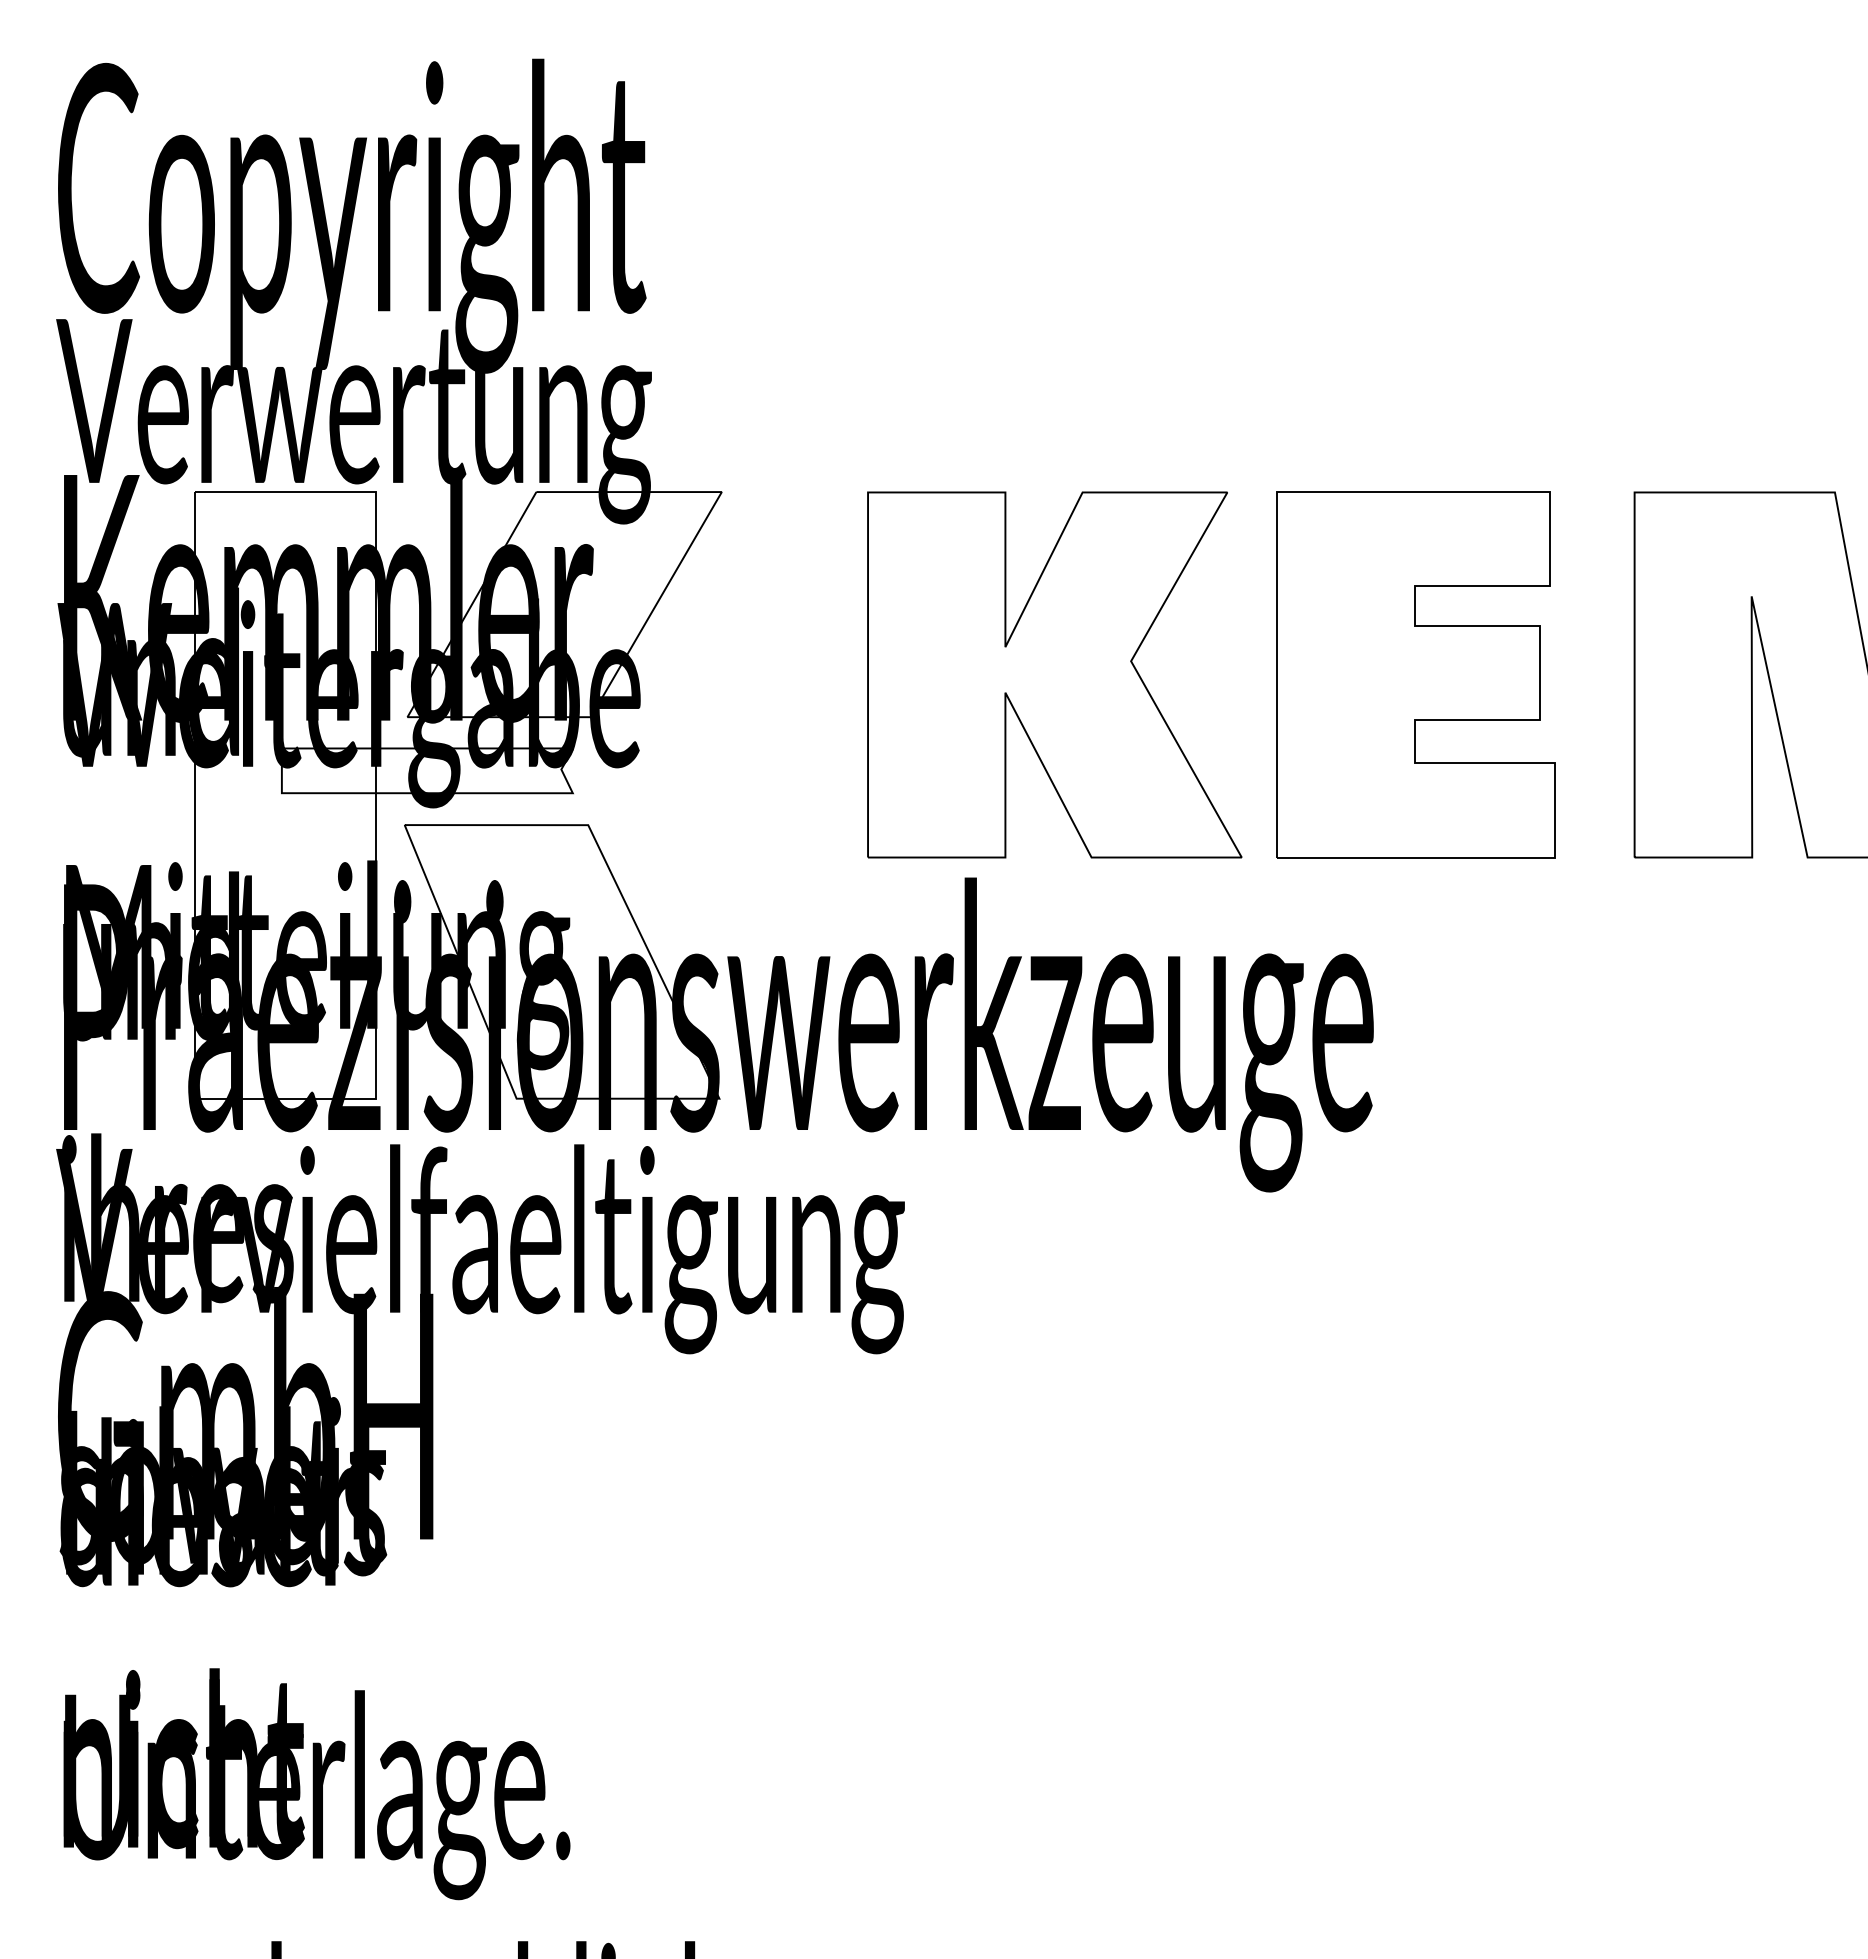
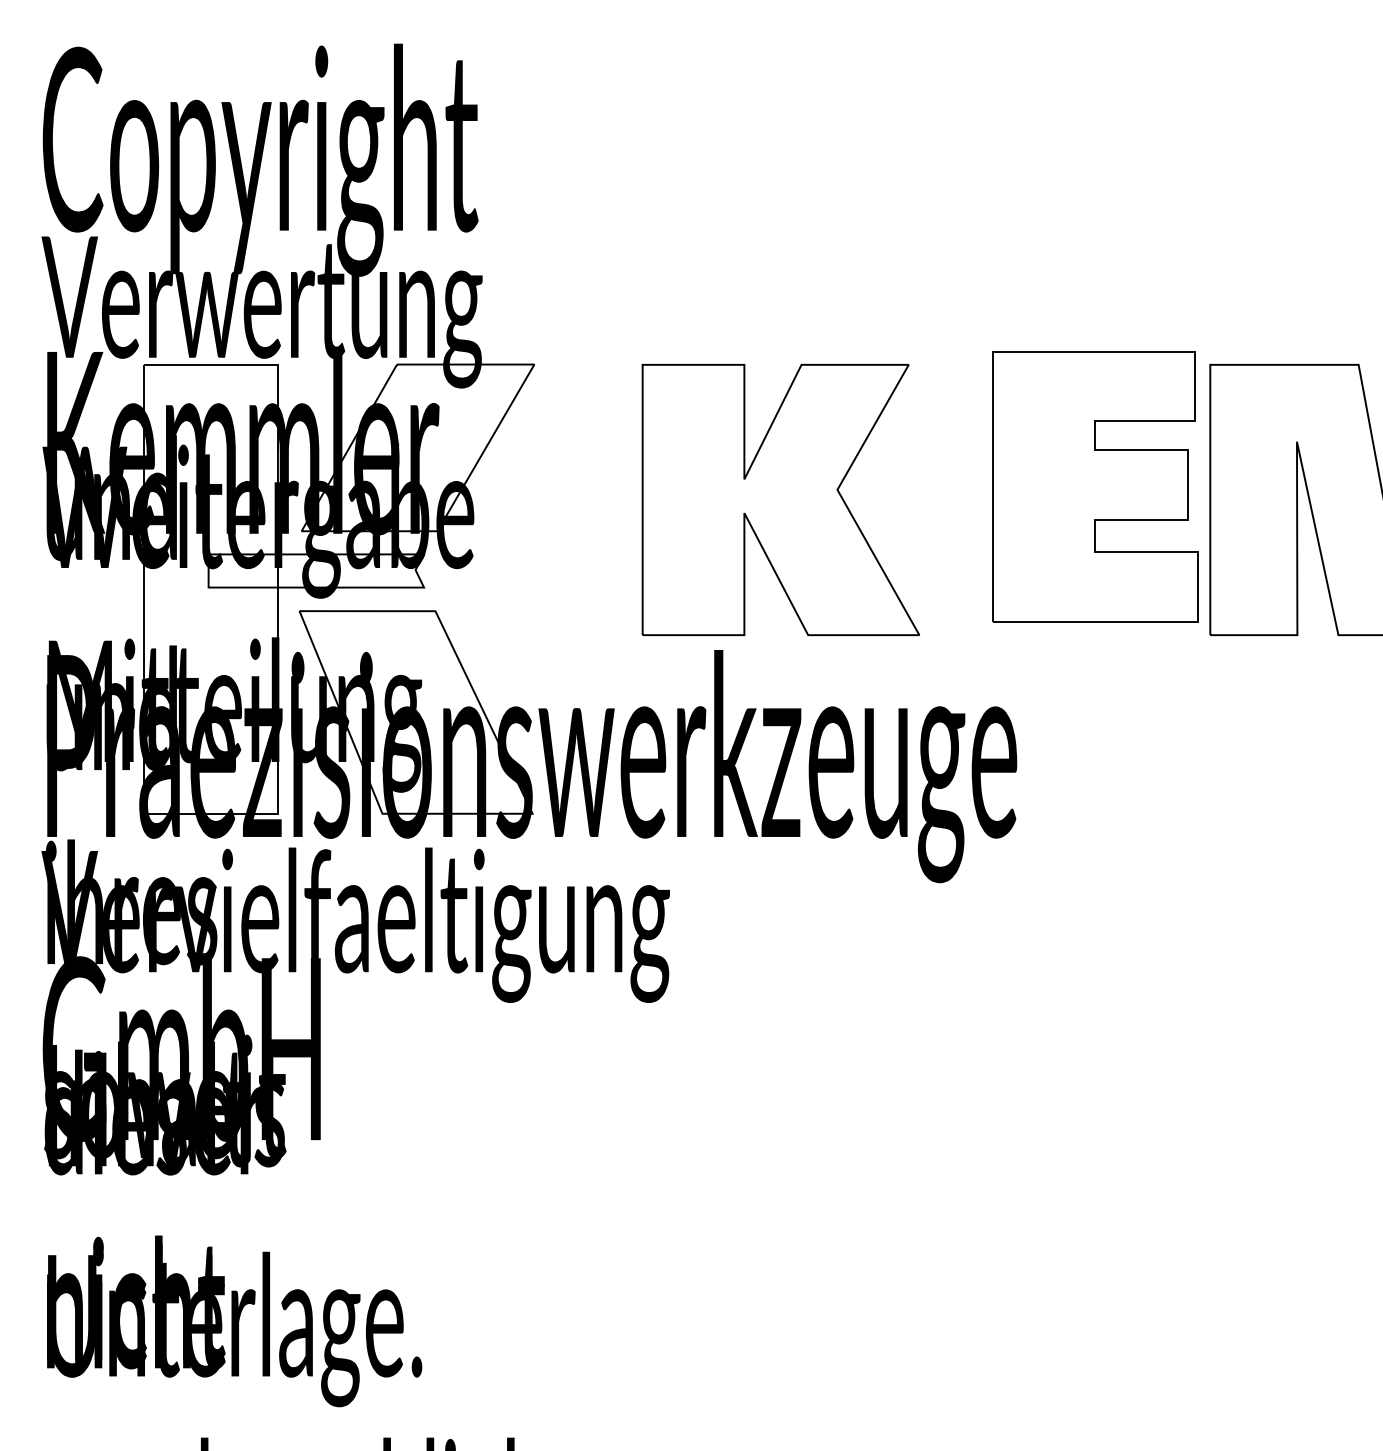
part: (1415, 674) -> (1095, 486), moved

